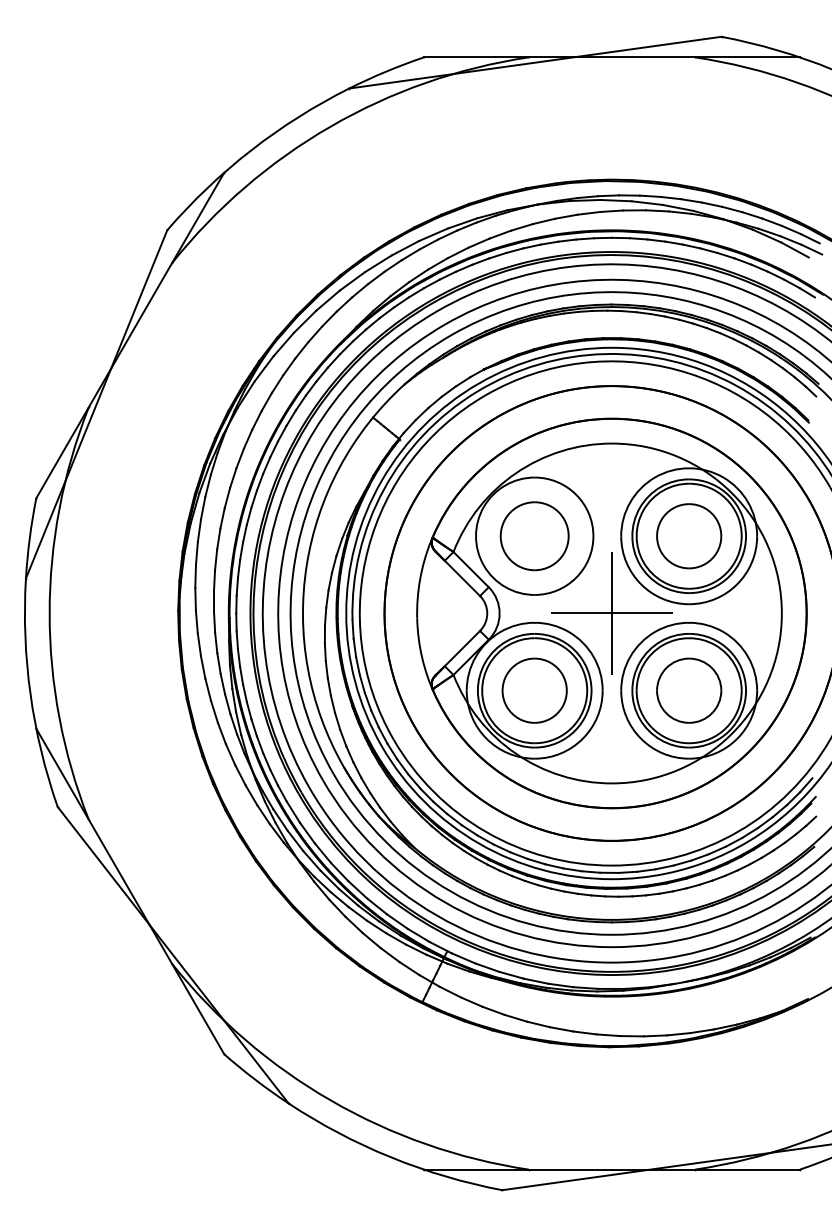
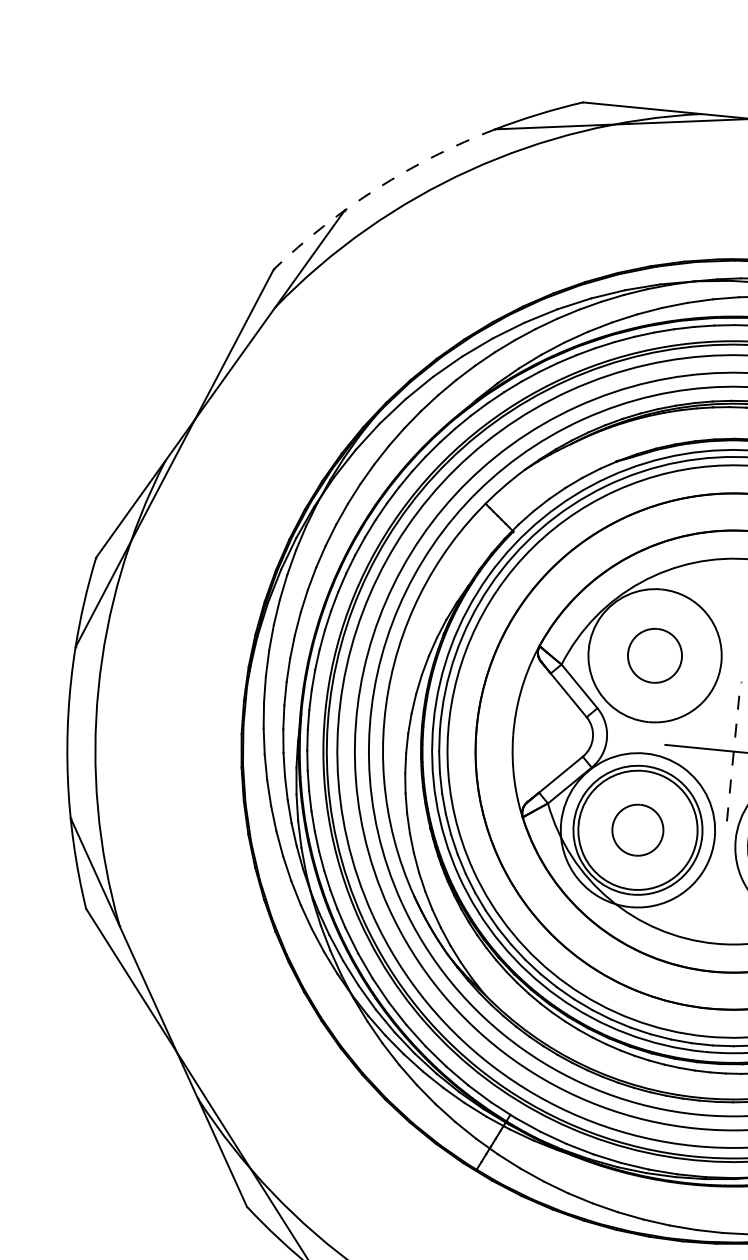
arc: (251, 150) -> (377, 188), solid -> dashed
part: (534, 536) -> (654, 656), size x0.7
line: (611, 613) -> (733, 751), solid -> dashed
part: (534, 690) -> (637, 830), size x0.7

